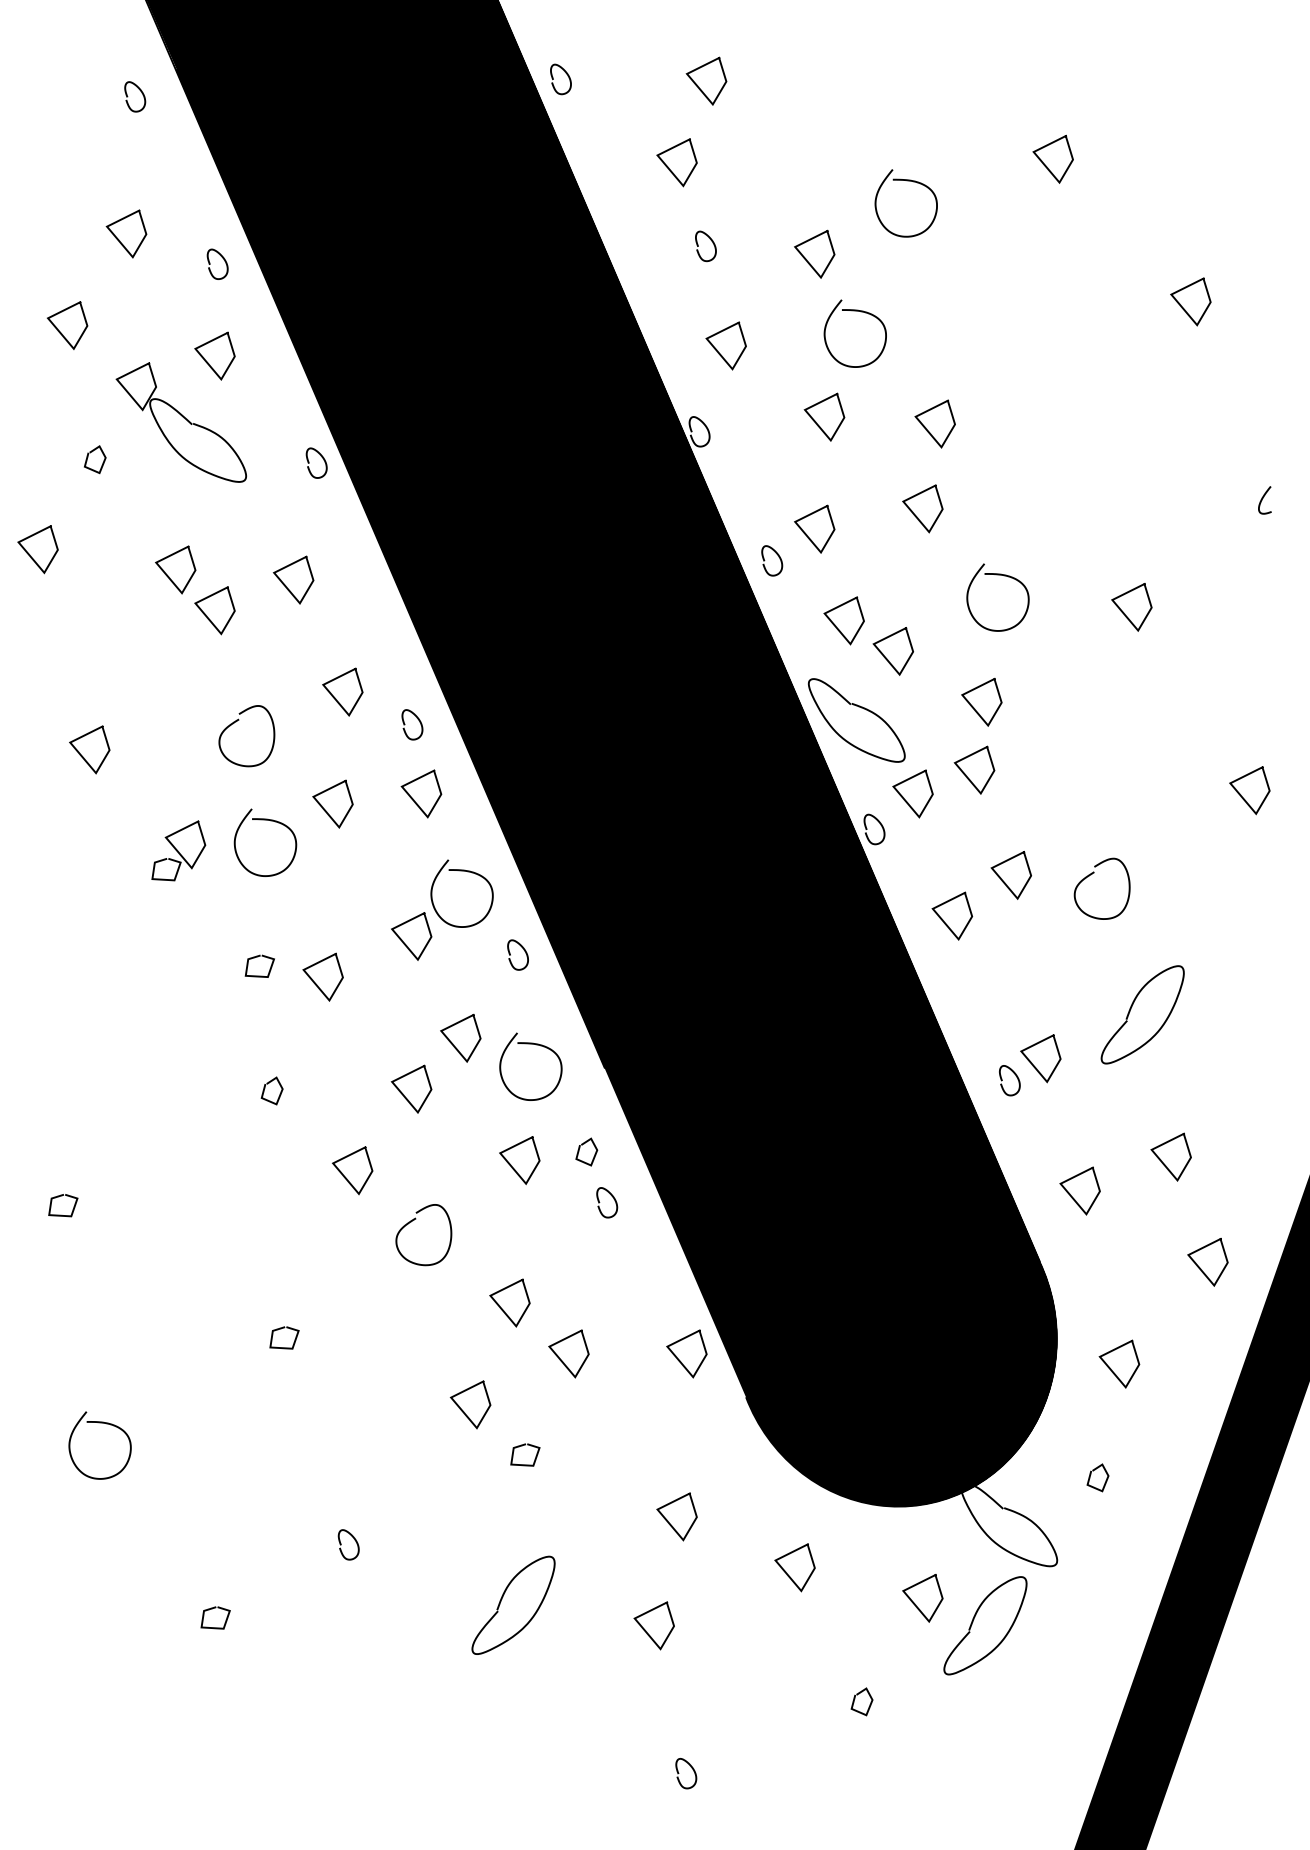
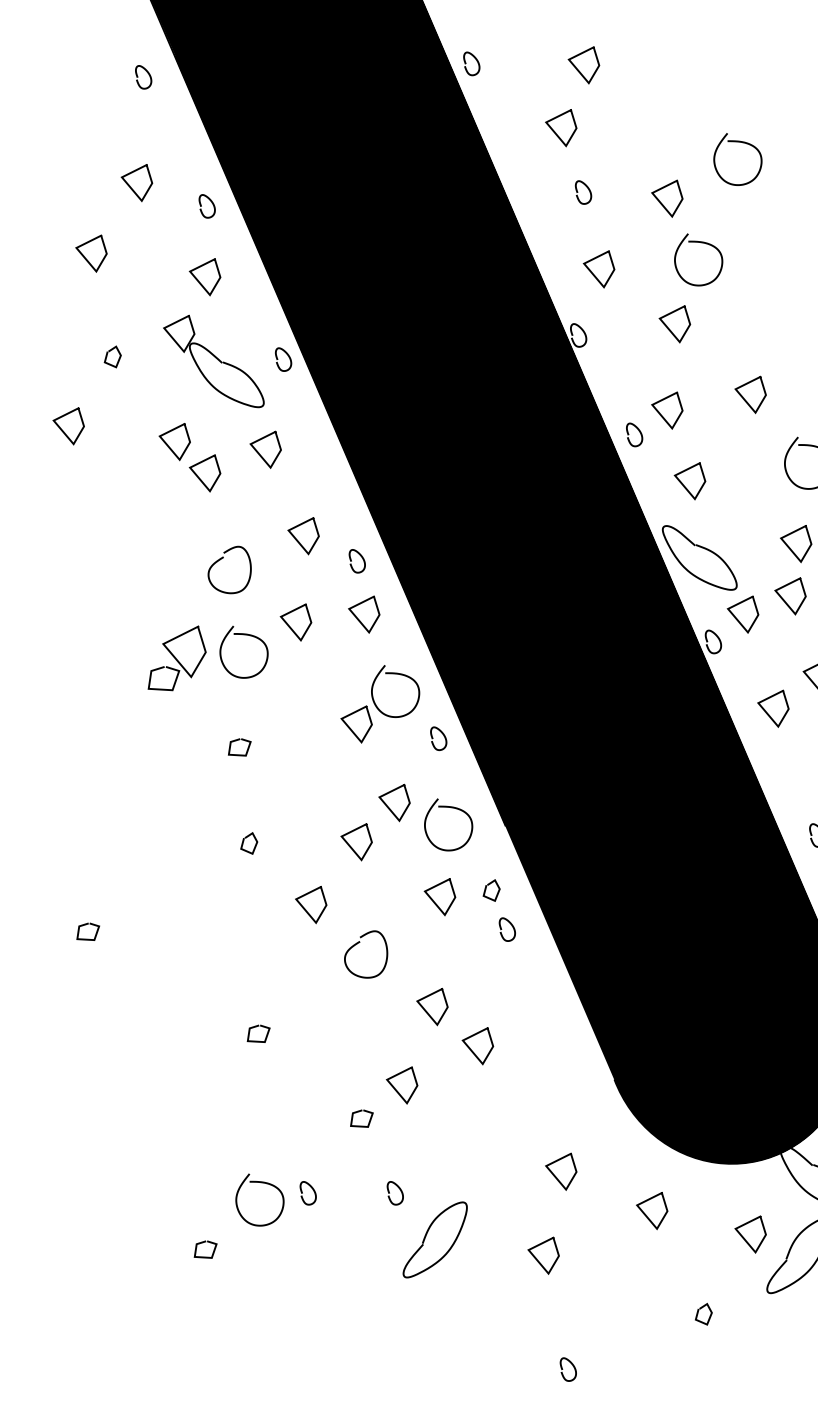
part: (180, 422) -> (213, 361), moved
line: (926, 427) -> (753, 332), removed
line: (886, 657) -> (722, 509), removed
line: (82, 755) -> (103, 584), removed
part: (178, 850) -> (177, 658), size x1.4
line: (315, 982) -> (282, 759), removed
line: (679, 1359) -> (563, 1050), removed
curve: (99, 1423) -> (259, 1182), moved
curve: (522, 1446) -> (359, 1112), moved
curve: (454, 1544) -> (389, 1193), added

